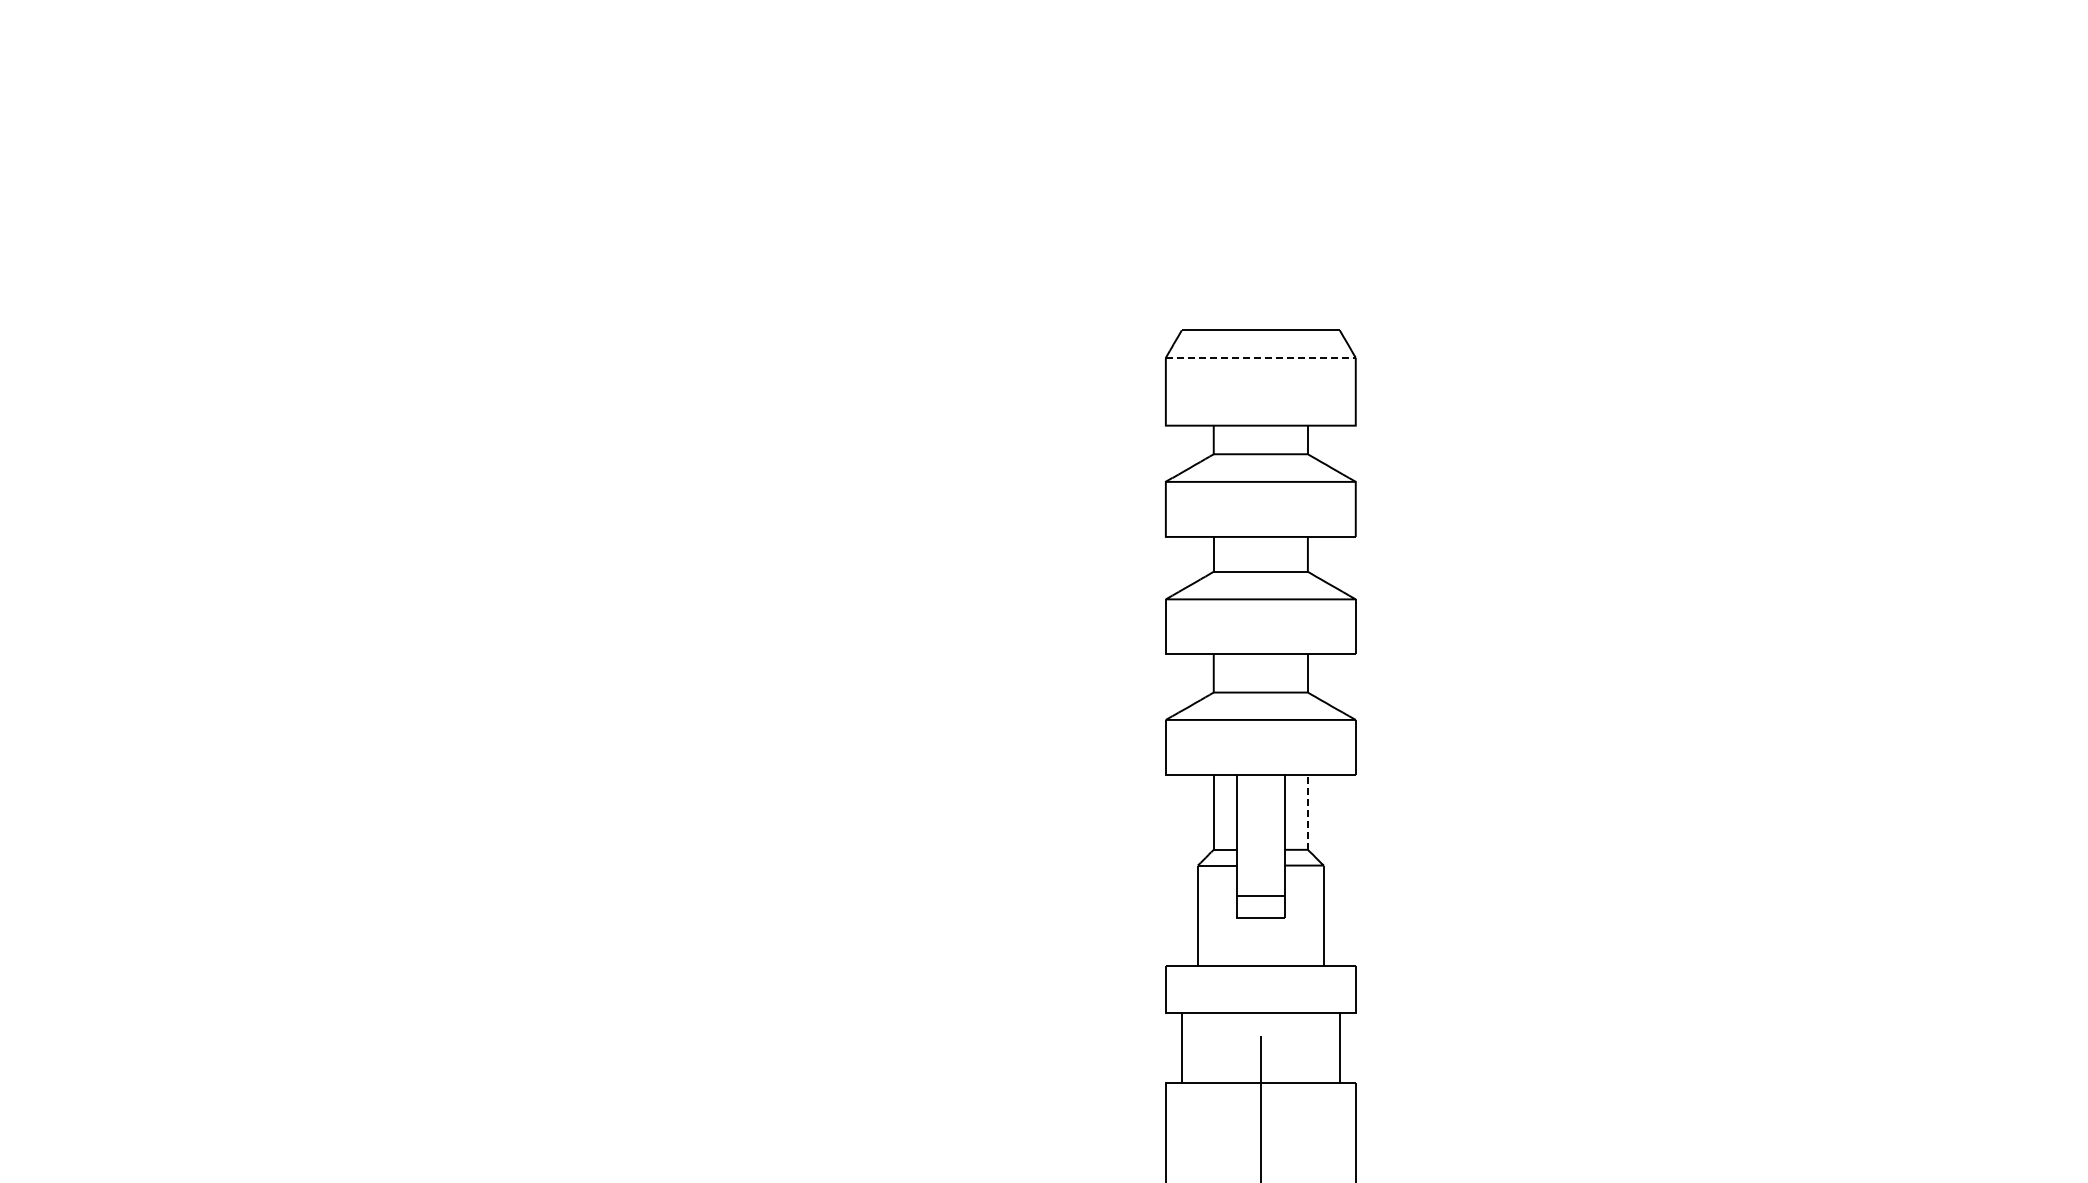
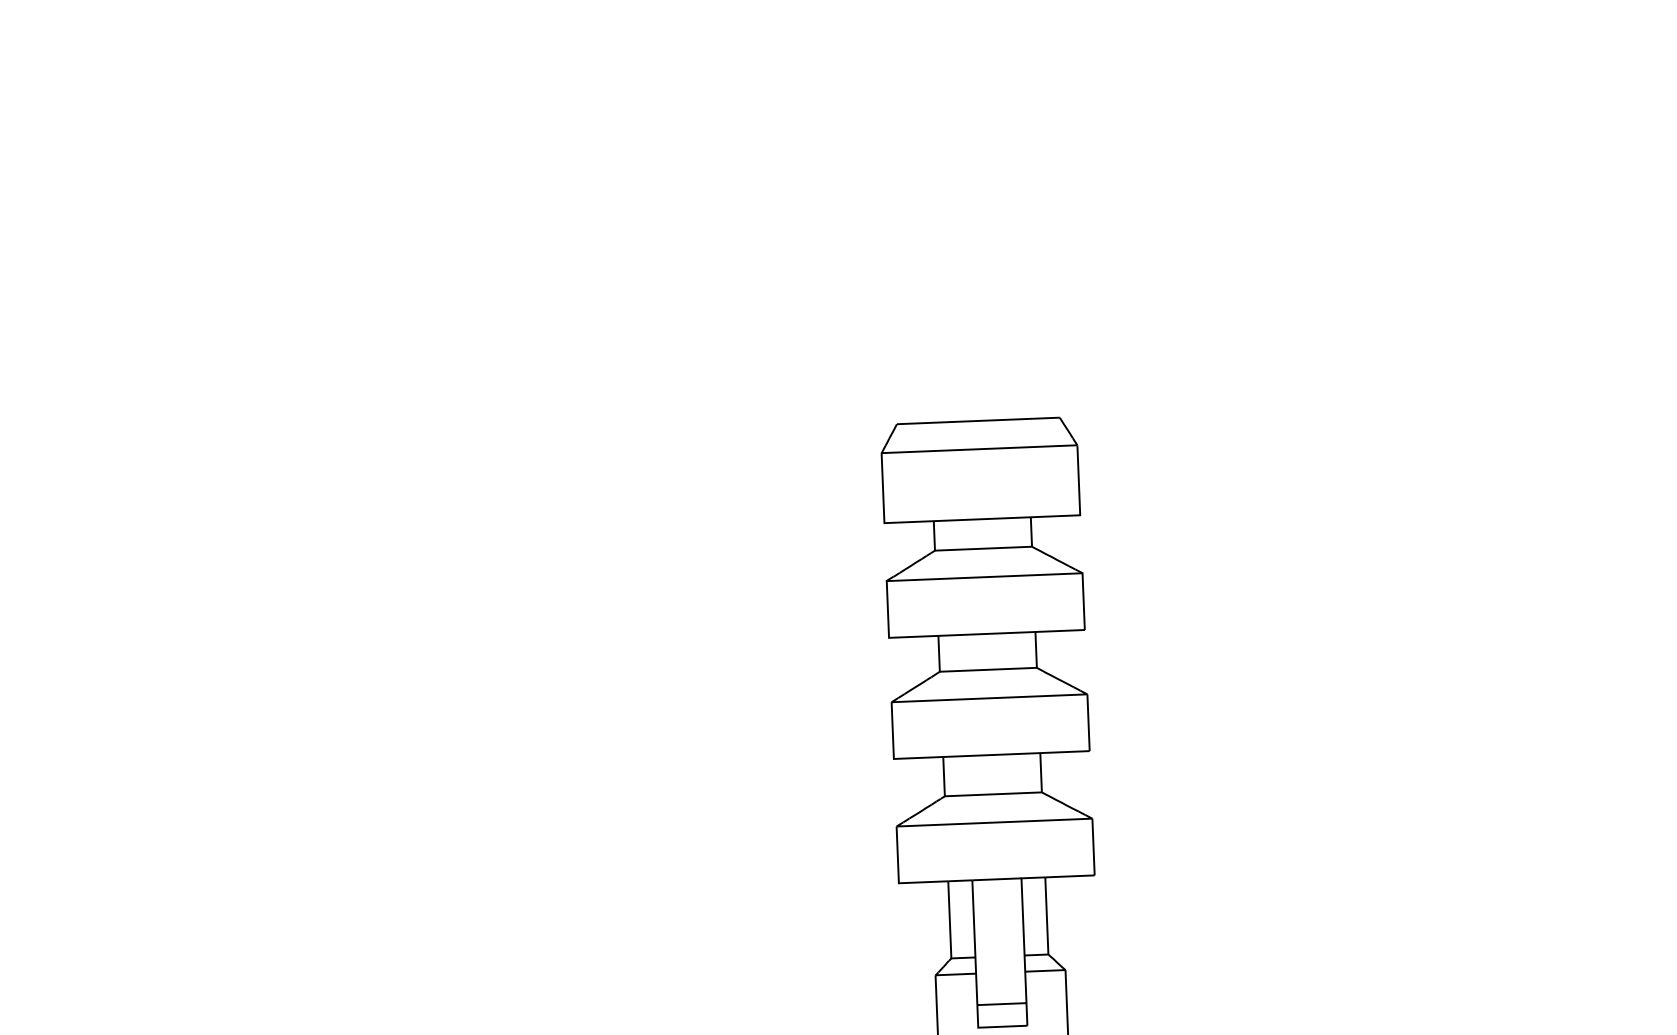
line: (1260, 357) -> (979, 448), dashed -> solid
line: (1307, 811) -> (1046, 915), dashed -> solid

